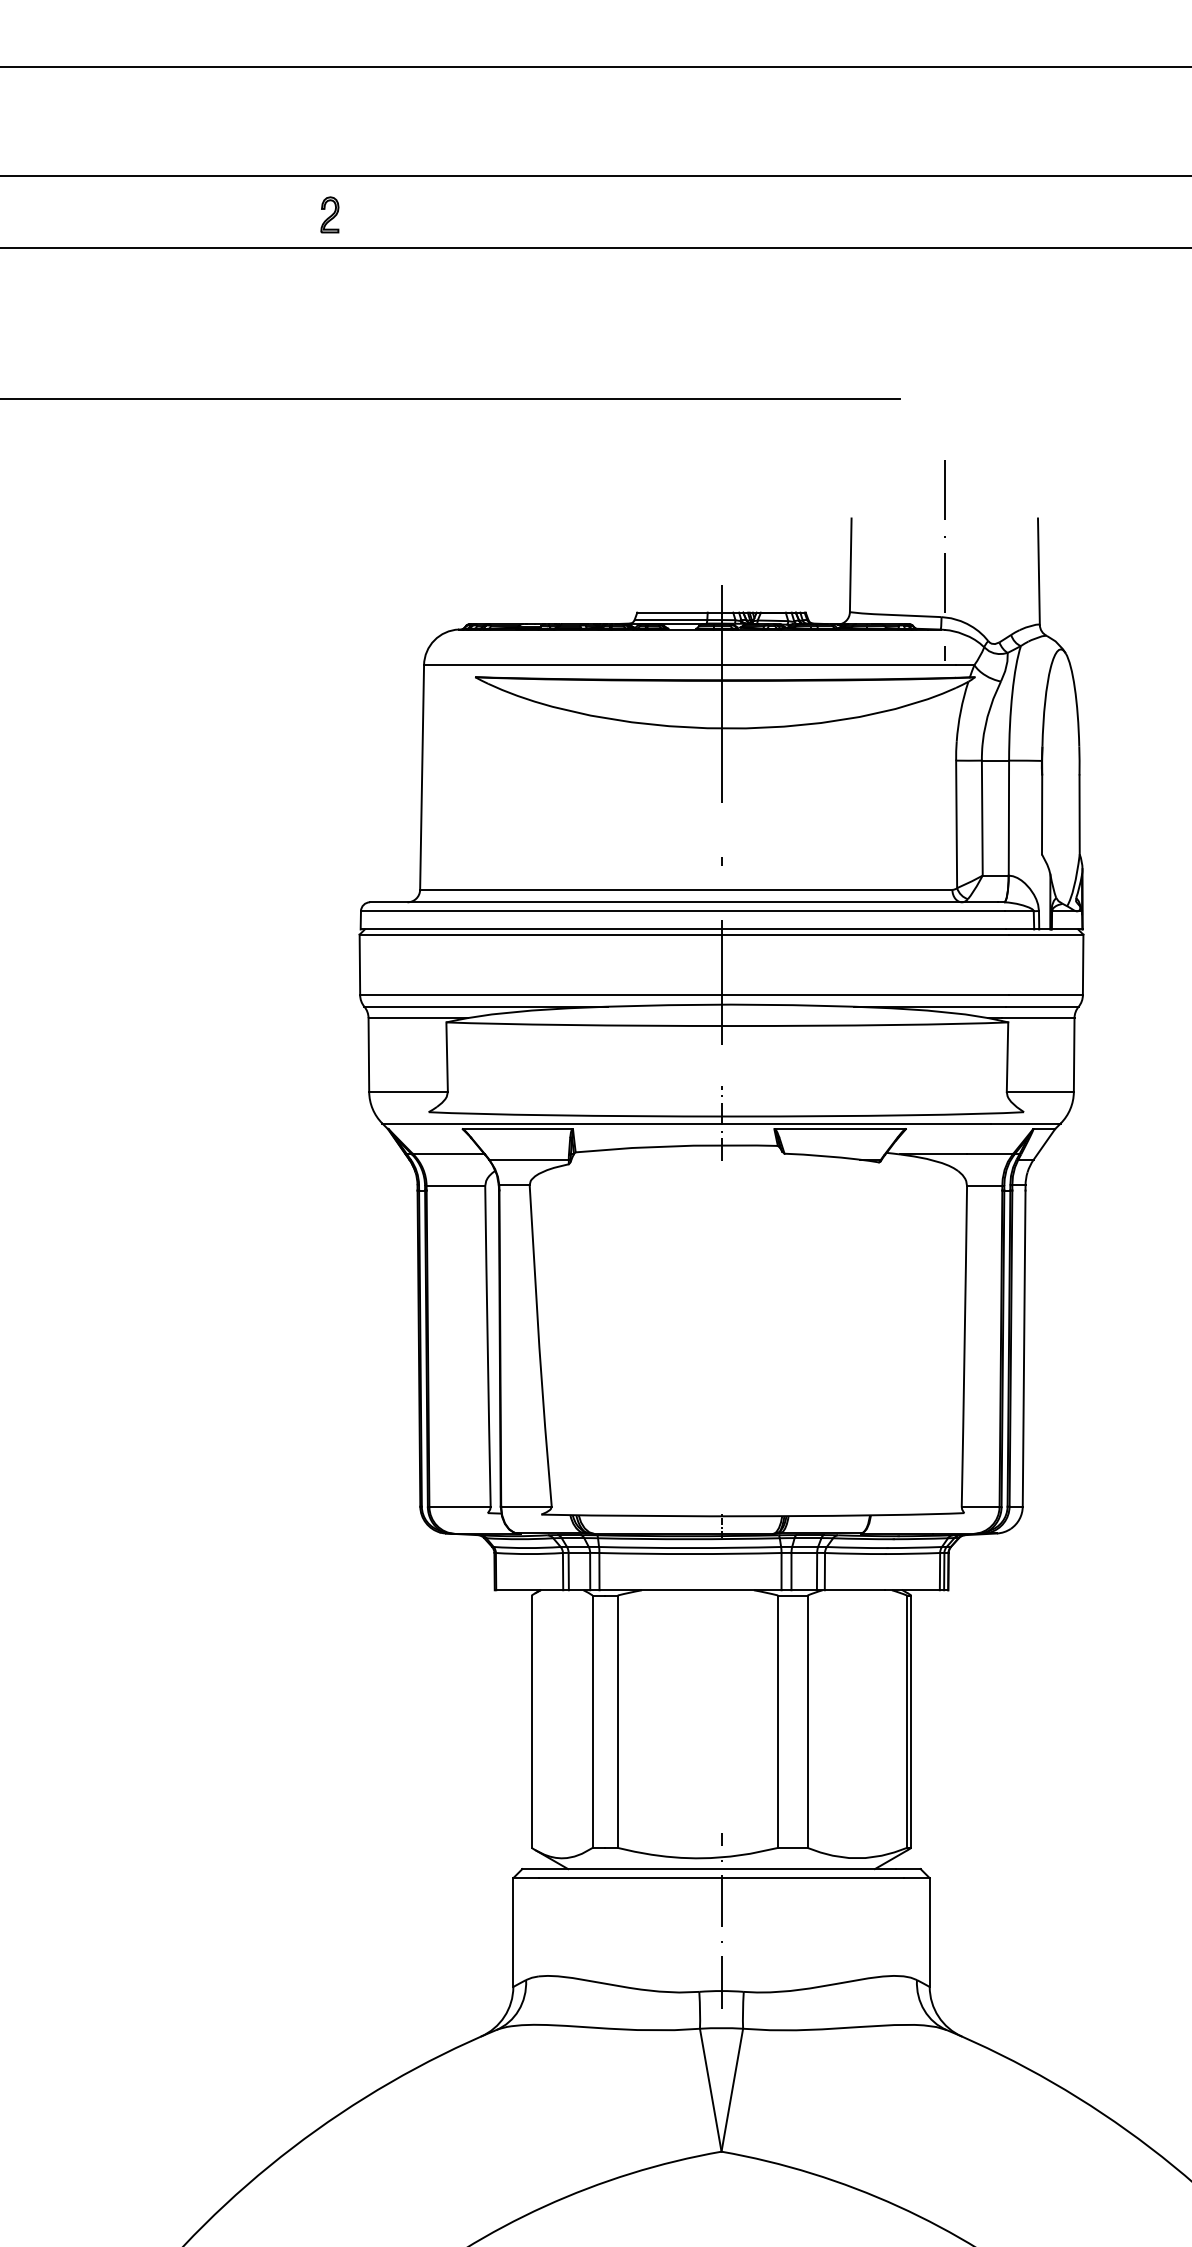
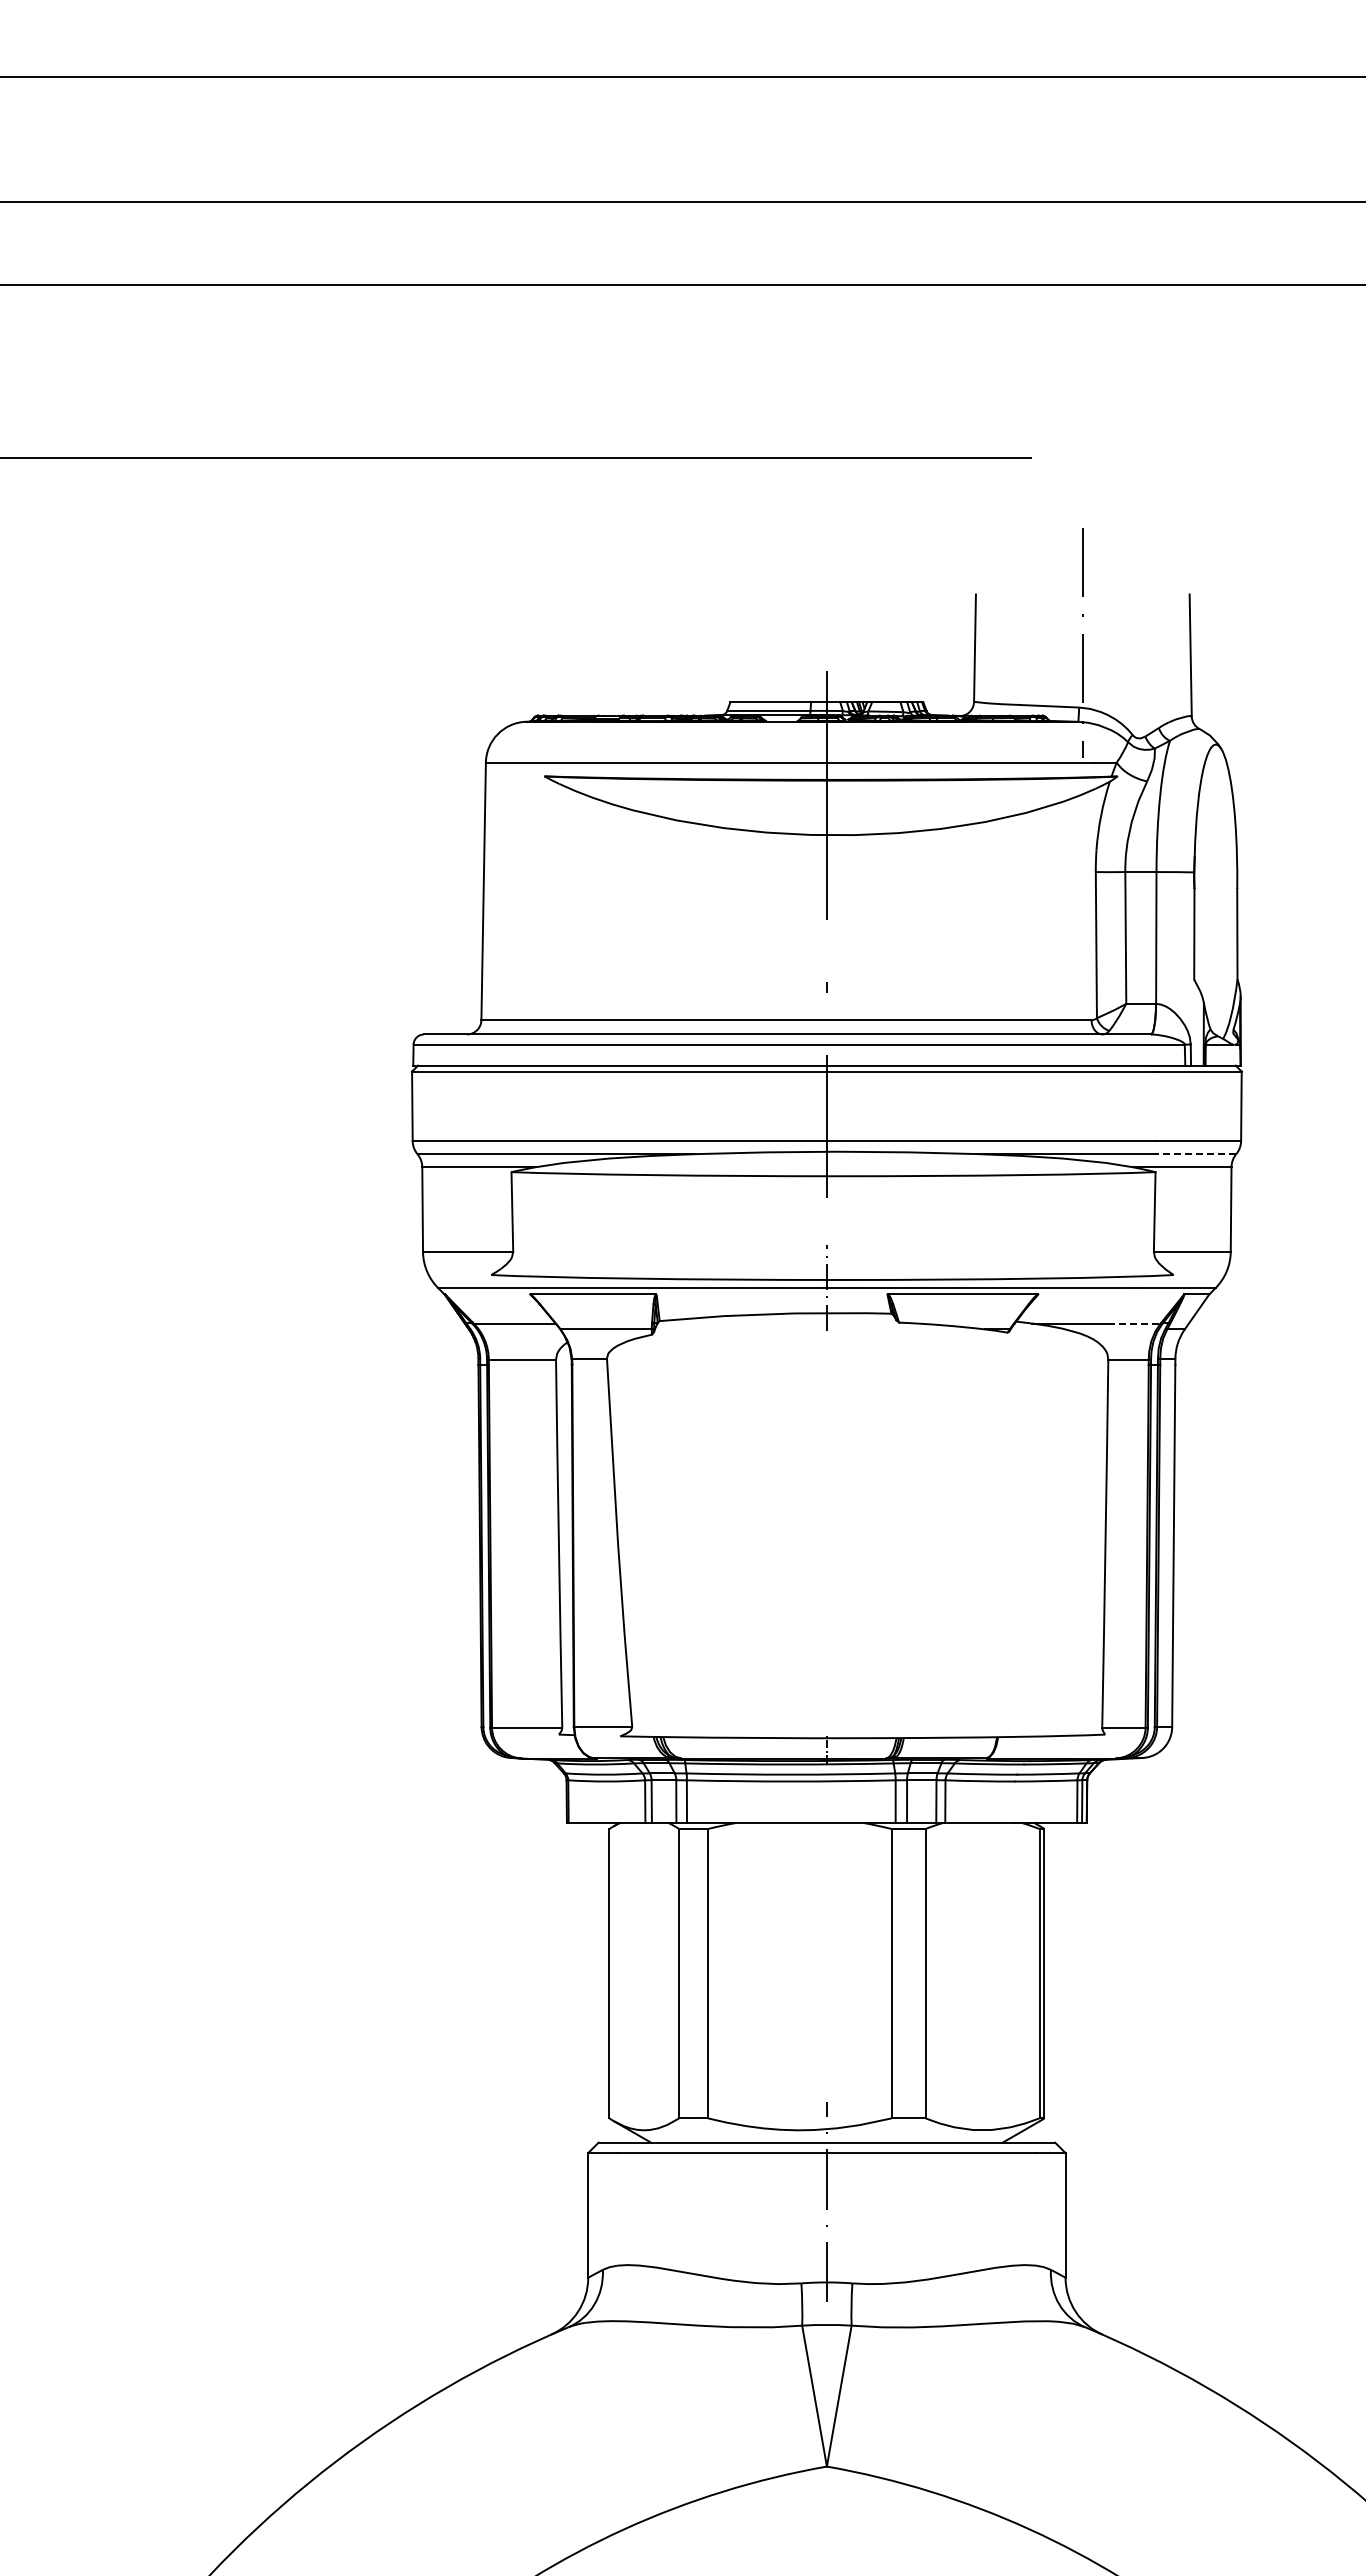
part: (329, 214) -> (377, 246), removed
line: (1042, 1007) -> (1194, 1154), solid -> dashed
line: (989, 1154) -> (1134, 1323), solid -> dashed

